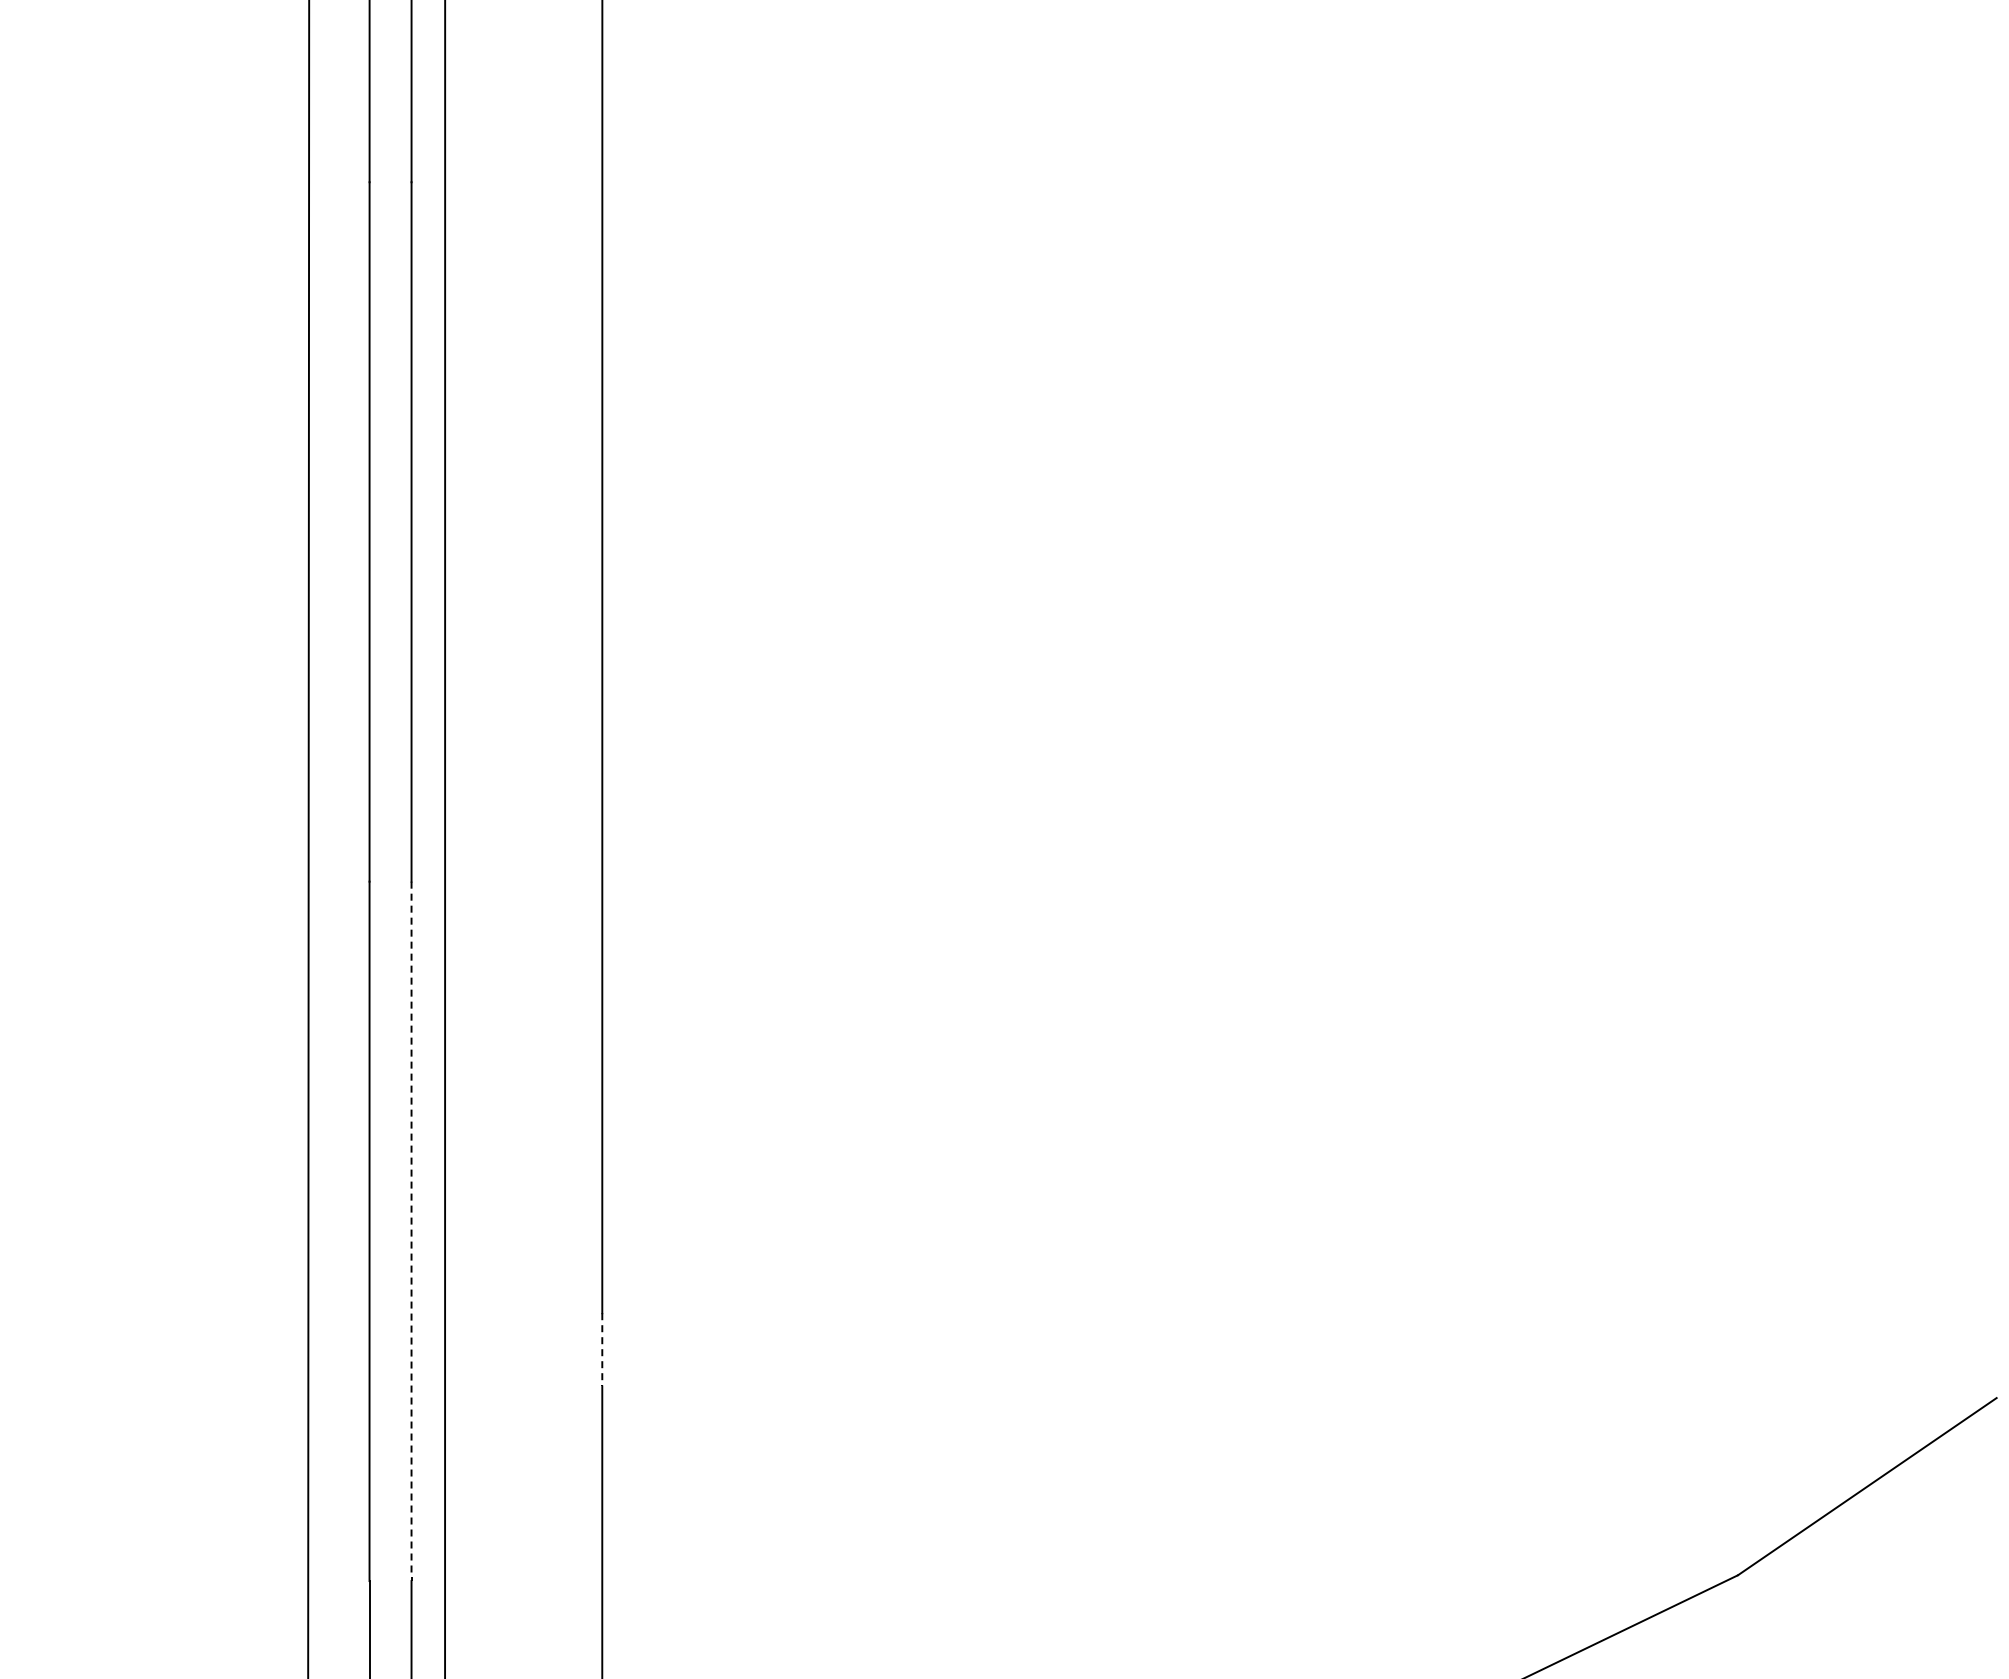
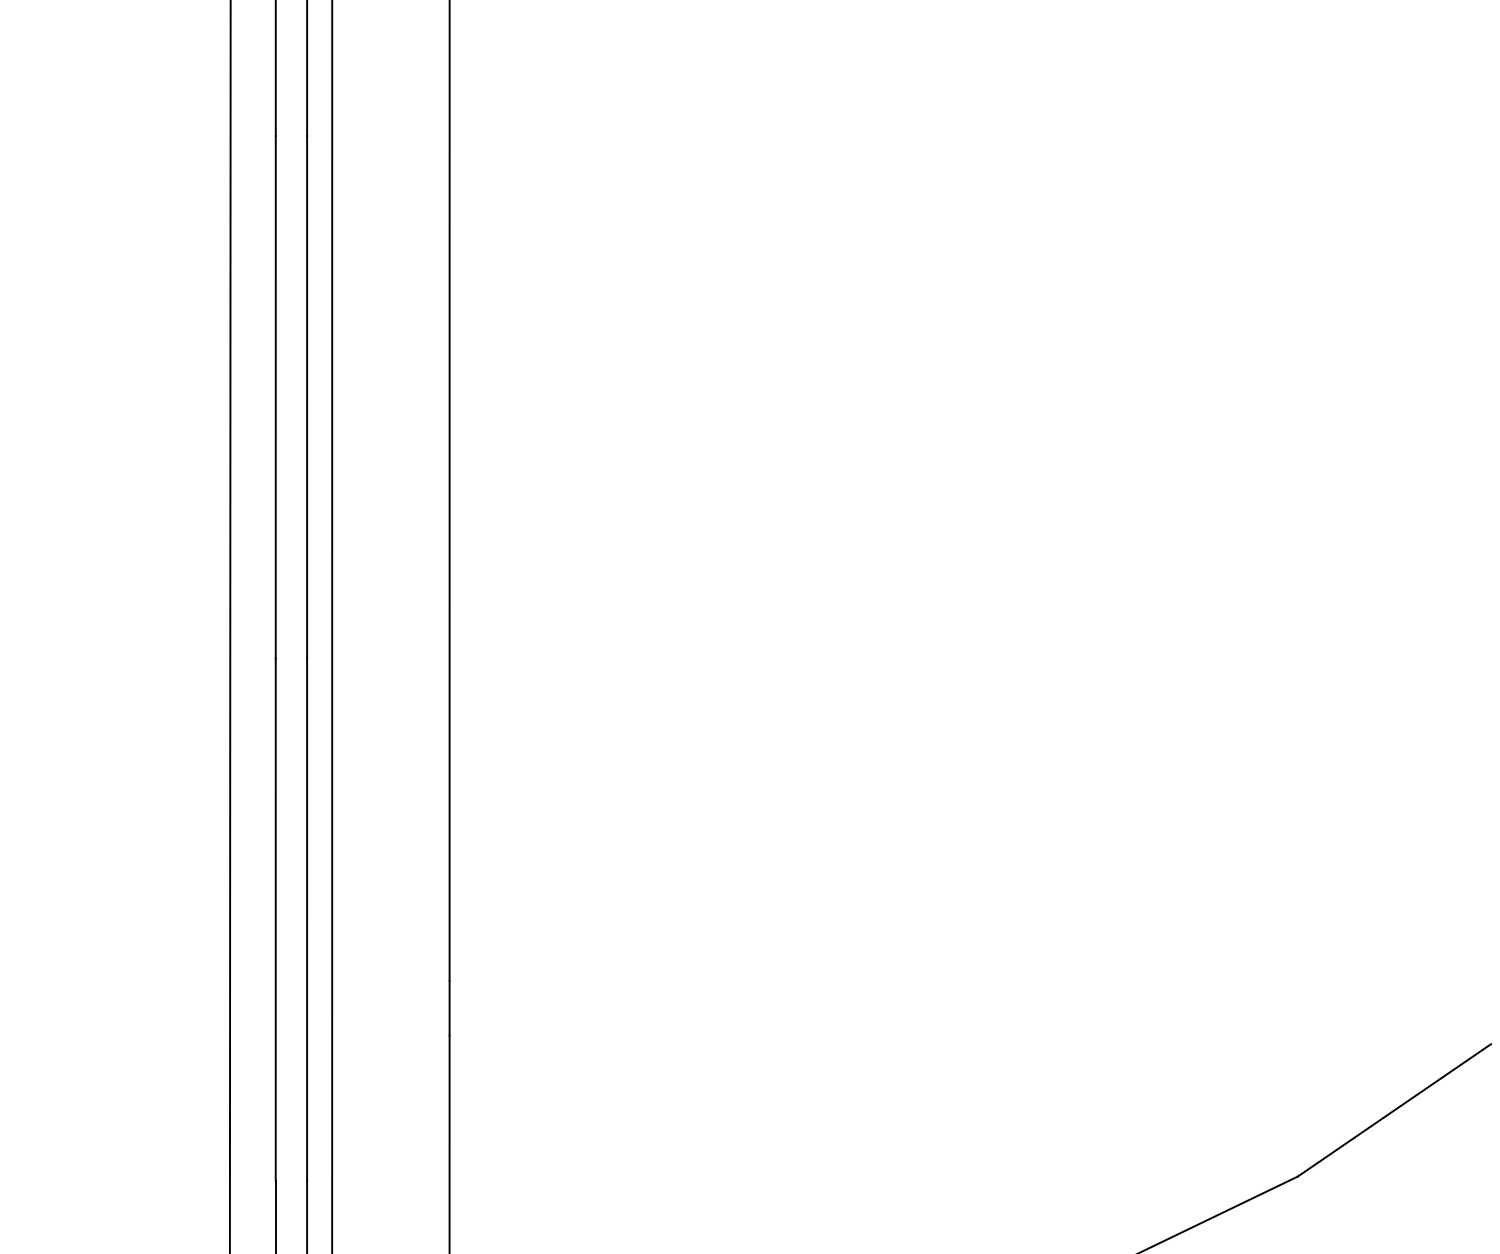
line: (411, 1231) -> (307, 919), dashed -> solid
line: (602, 1349) -> (449, 1007), dashed -> solid

